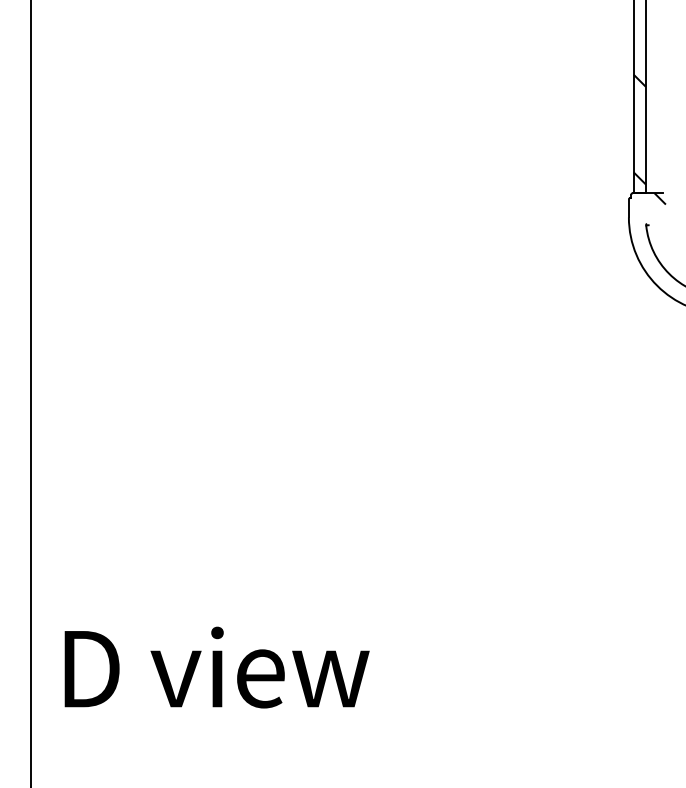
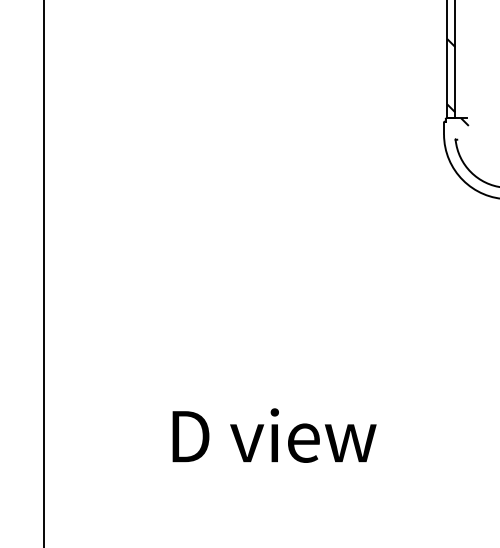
text: (216, 667) -> (274, 435), moved

